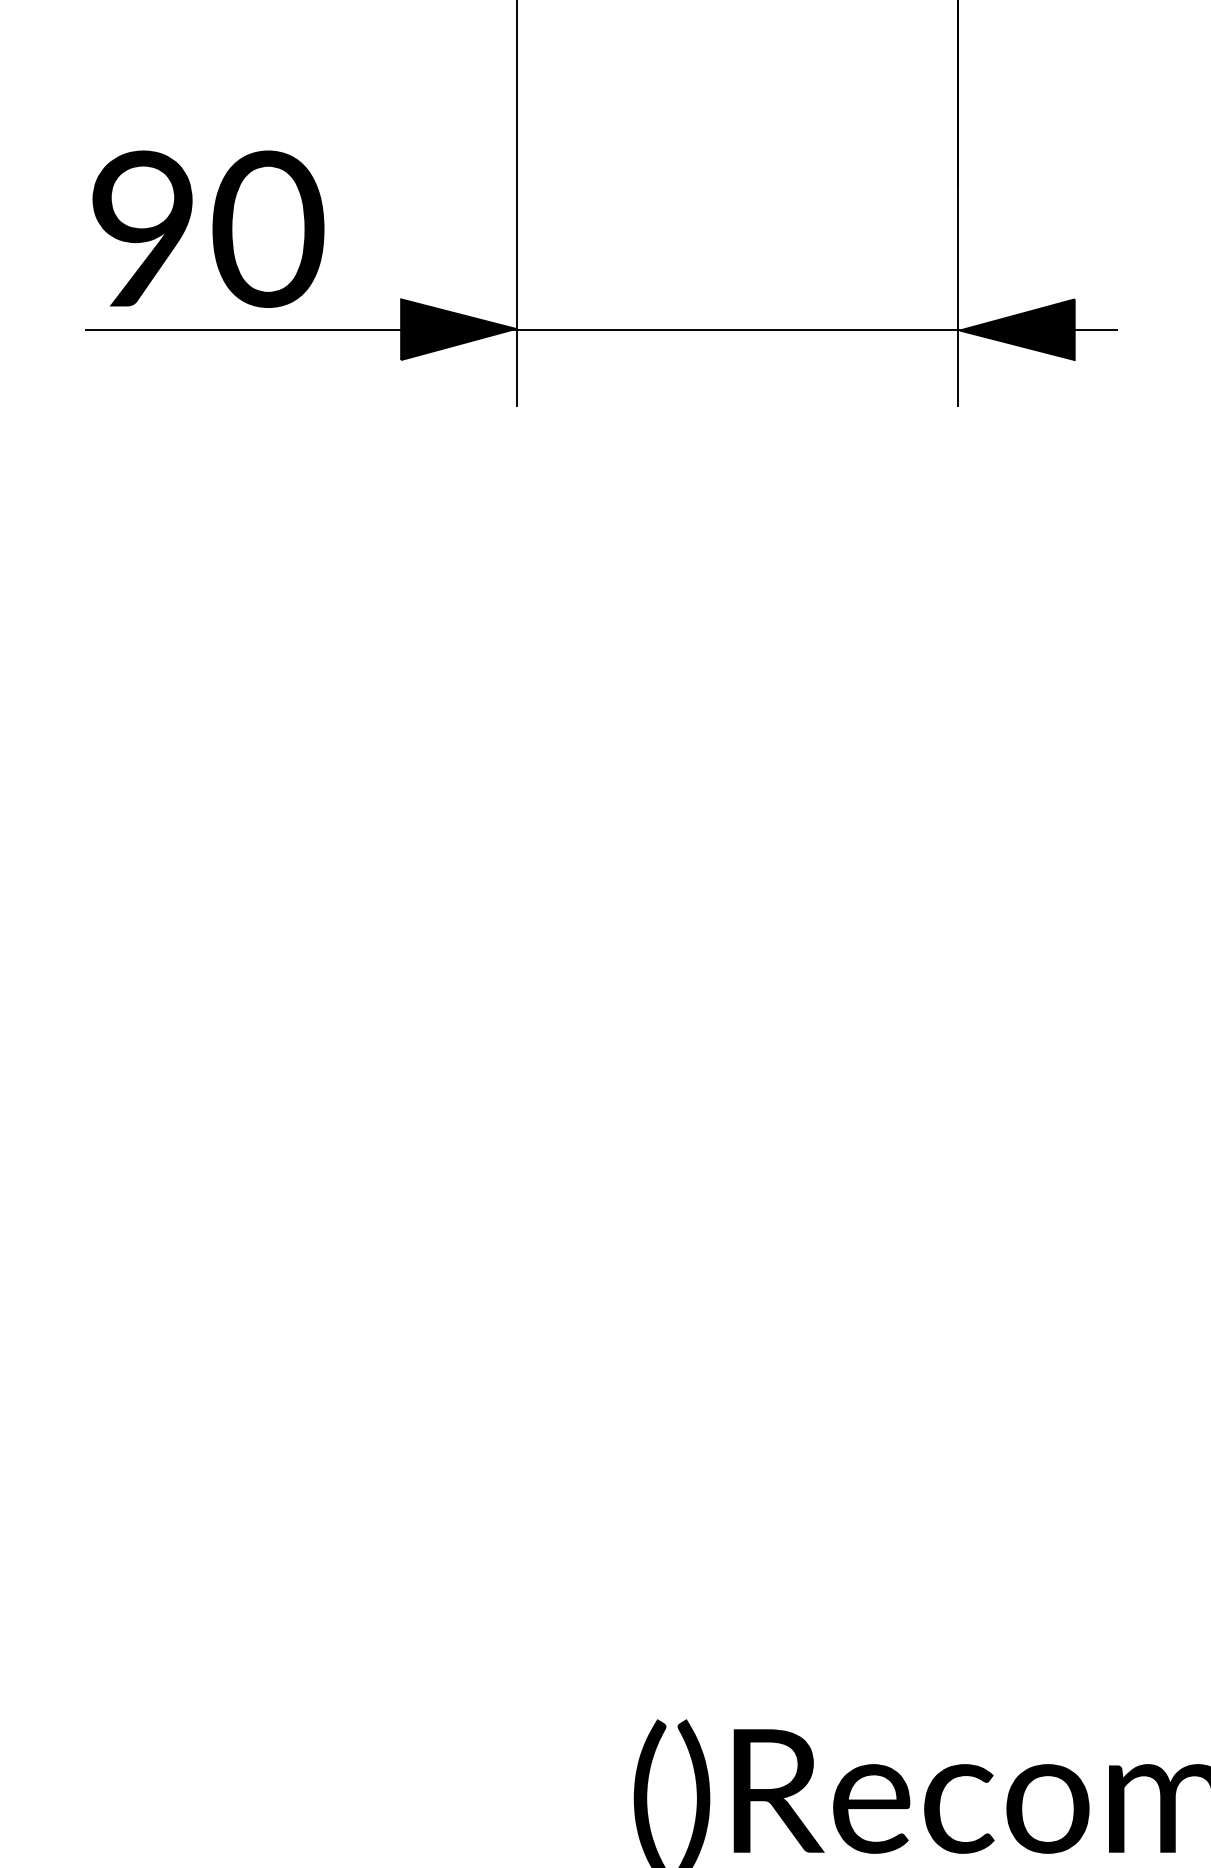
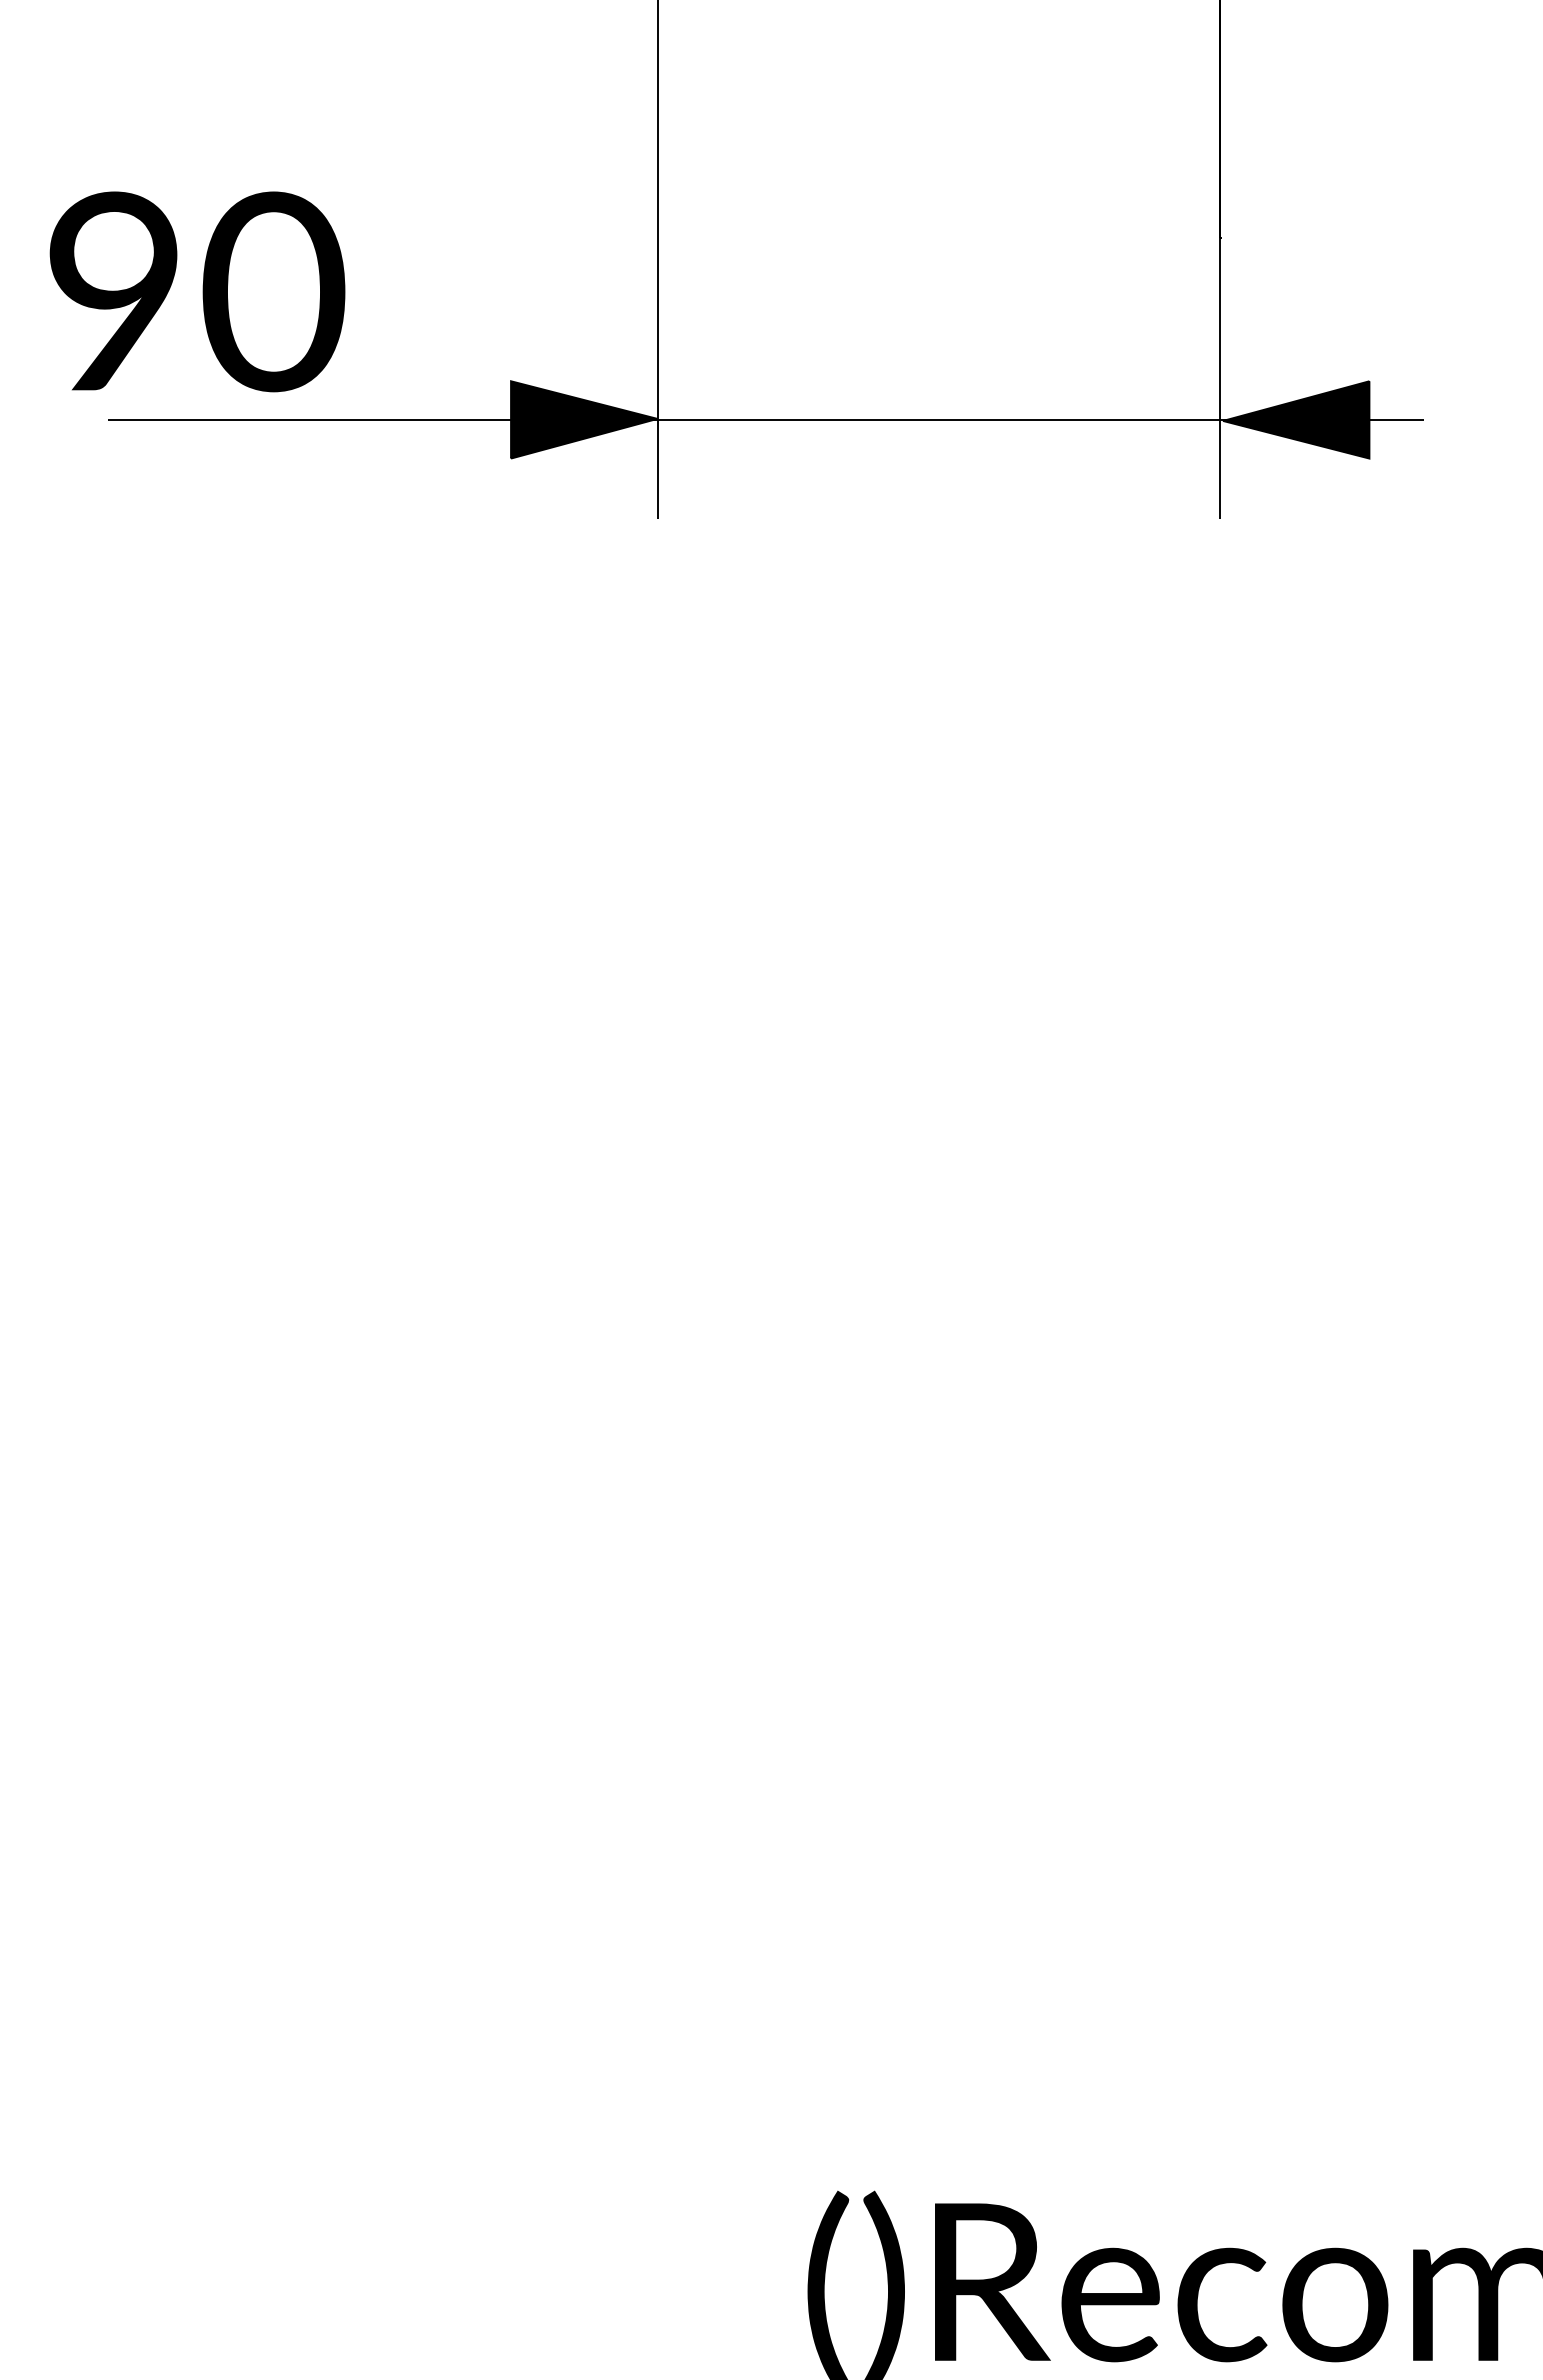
text: (208, 228) -> (197, 291), moved

